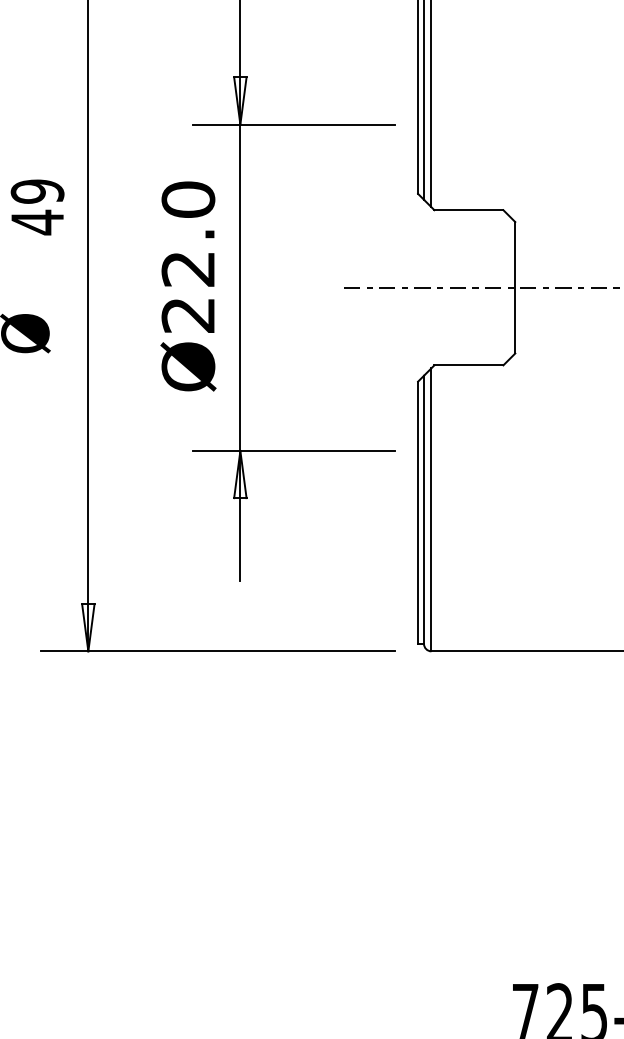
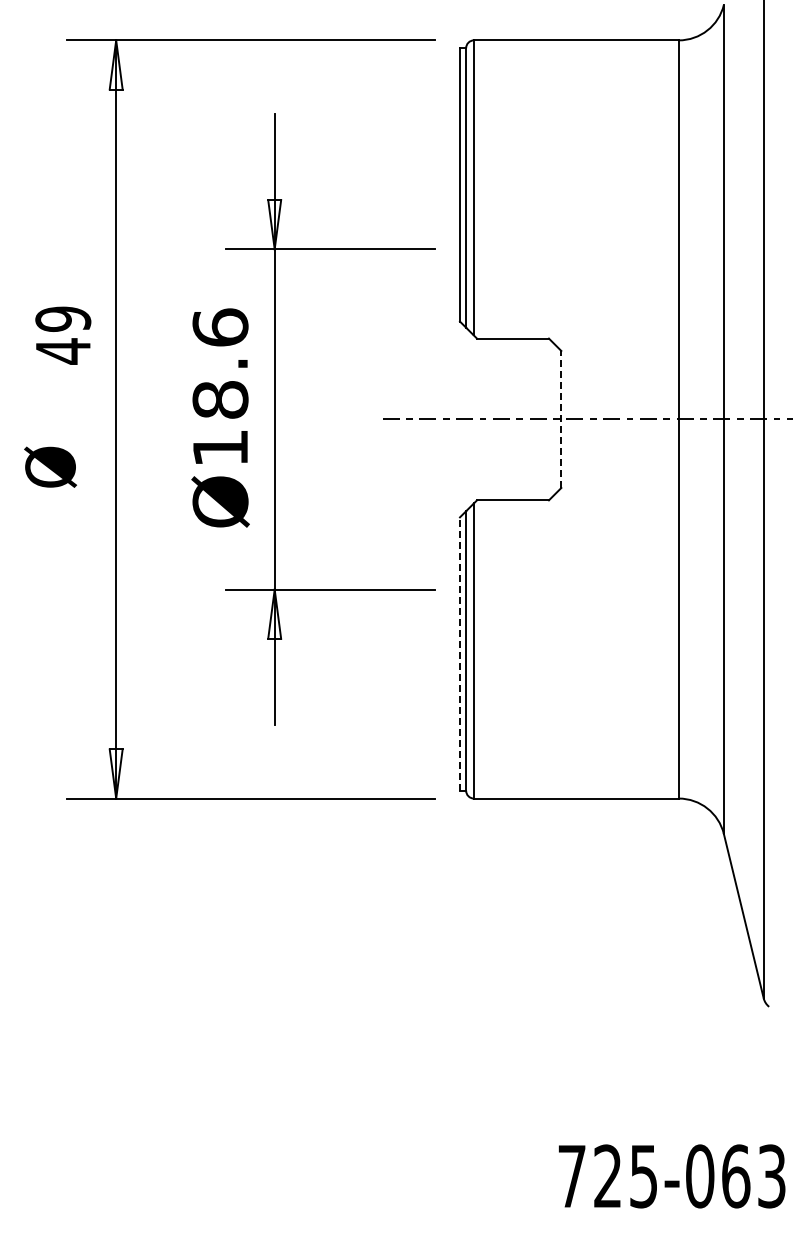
text: (188, 257) -> (220, 387), Ø22.0 -> Ø18.6
line: (515, 287) -> (561, 419), solid -> dashed
line: (417, 513) -> (459, 654), solid -> dashed

